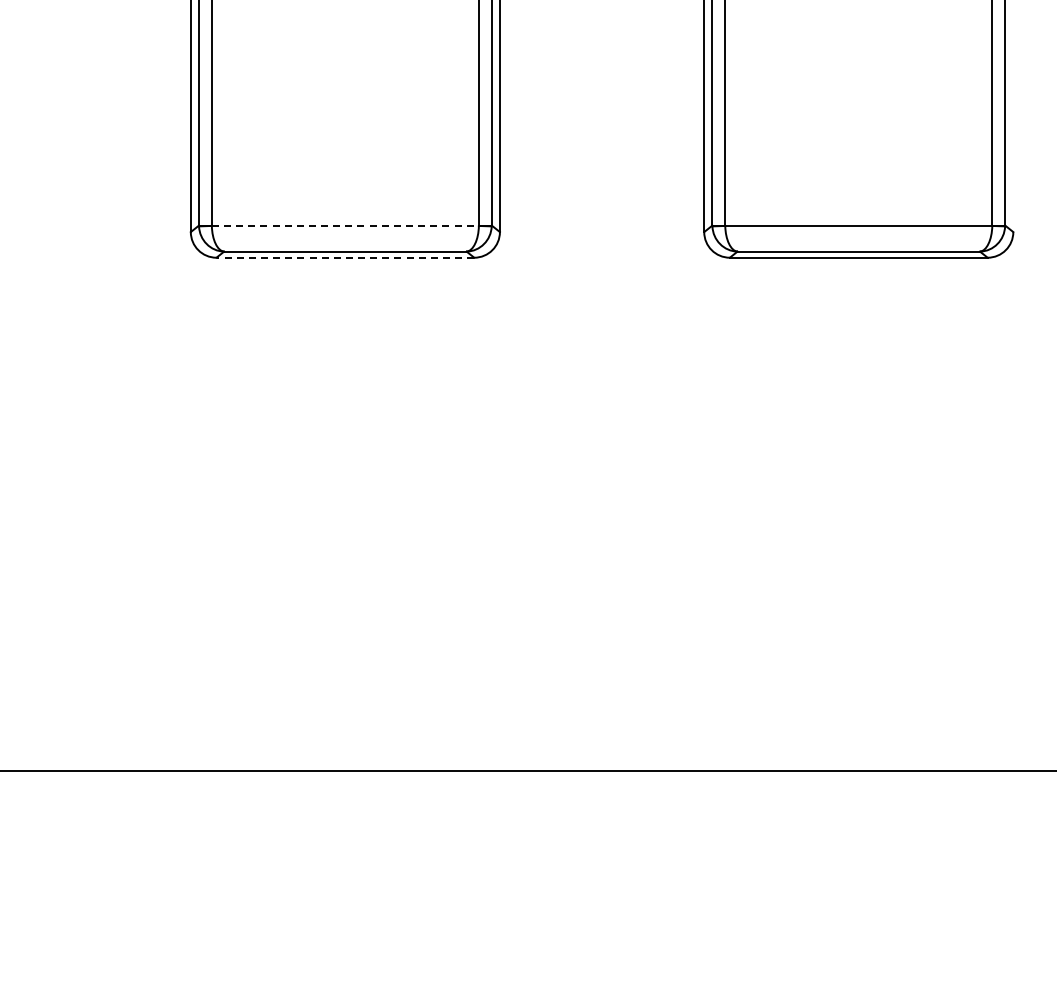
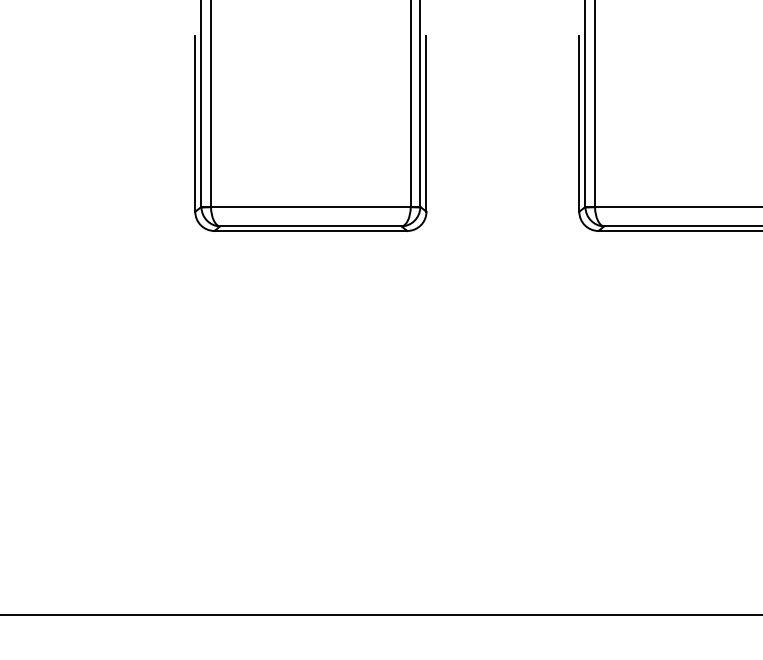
line: (345, 225) -> (310, 206), dashed -> solid
line: (345, 257) -> (310, 230), dashed -> solid

